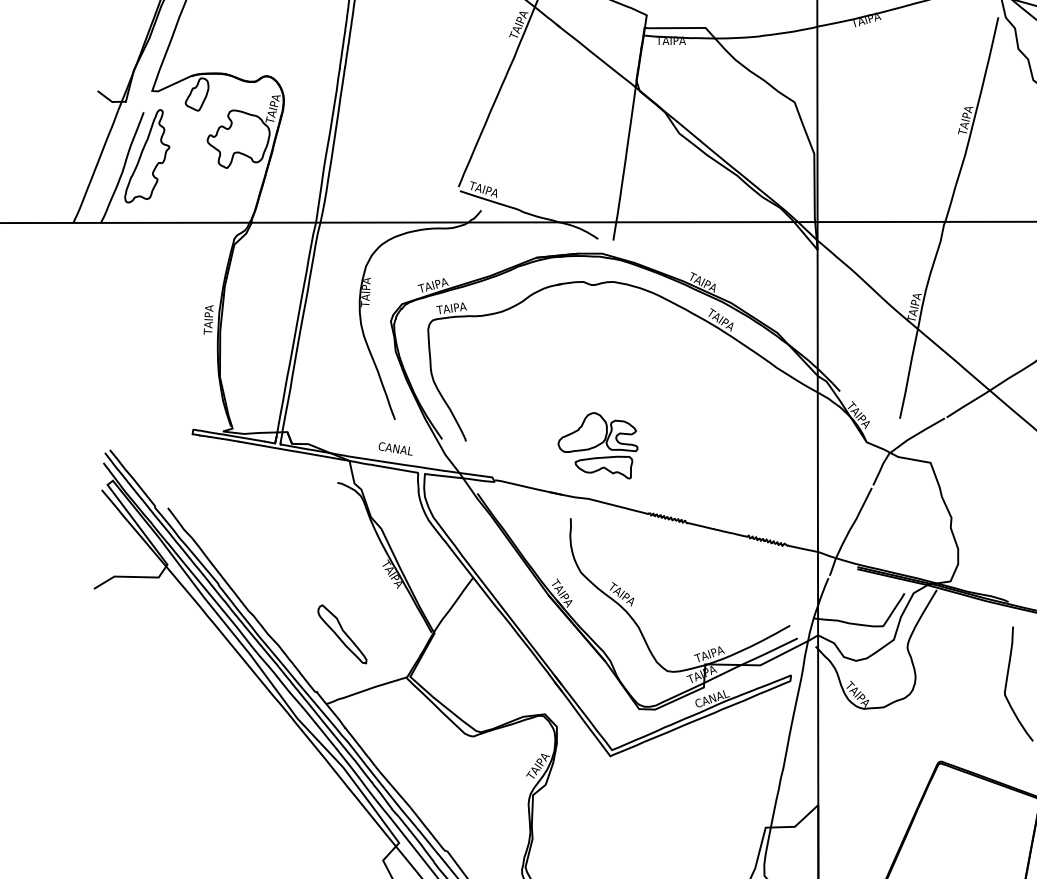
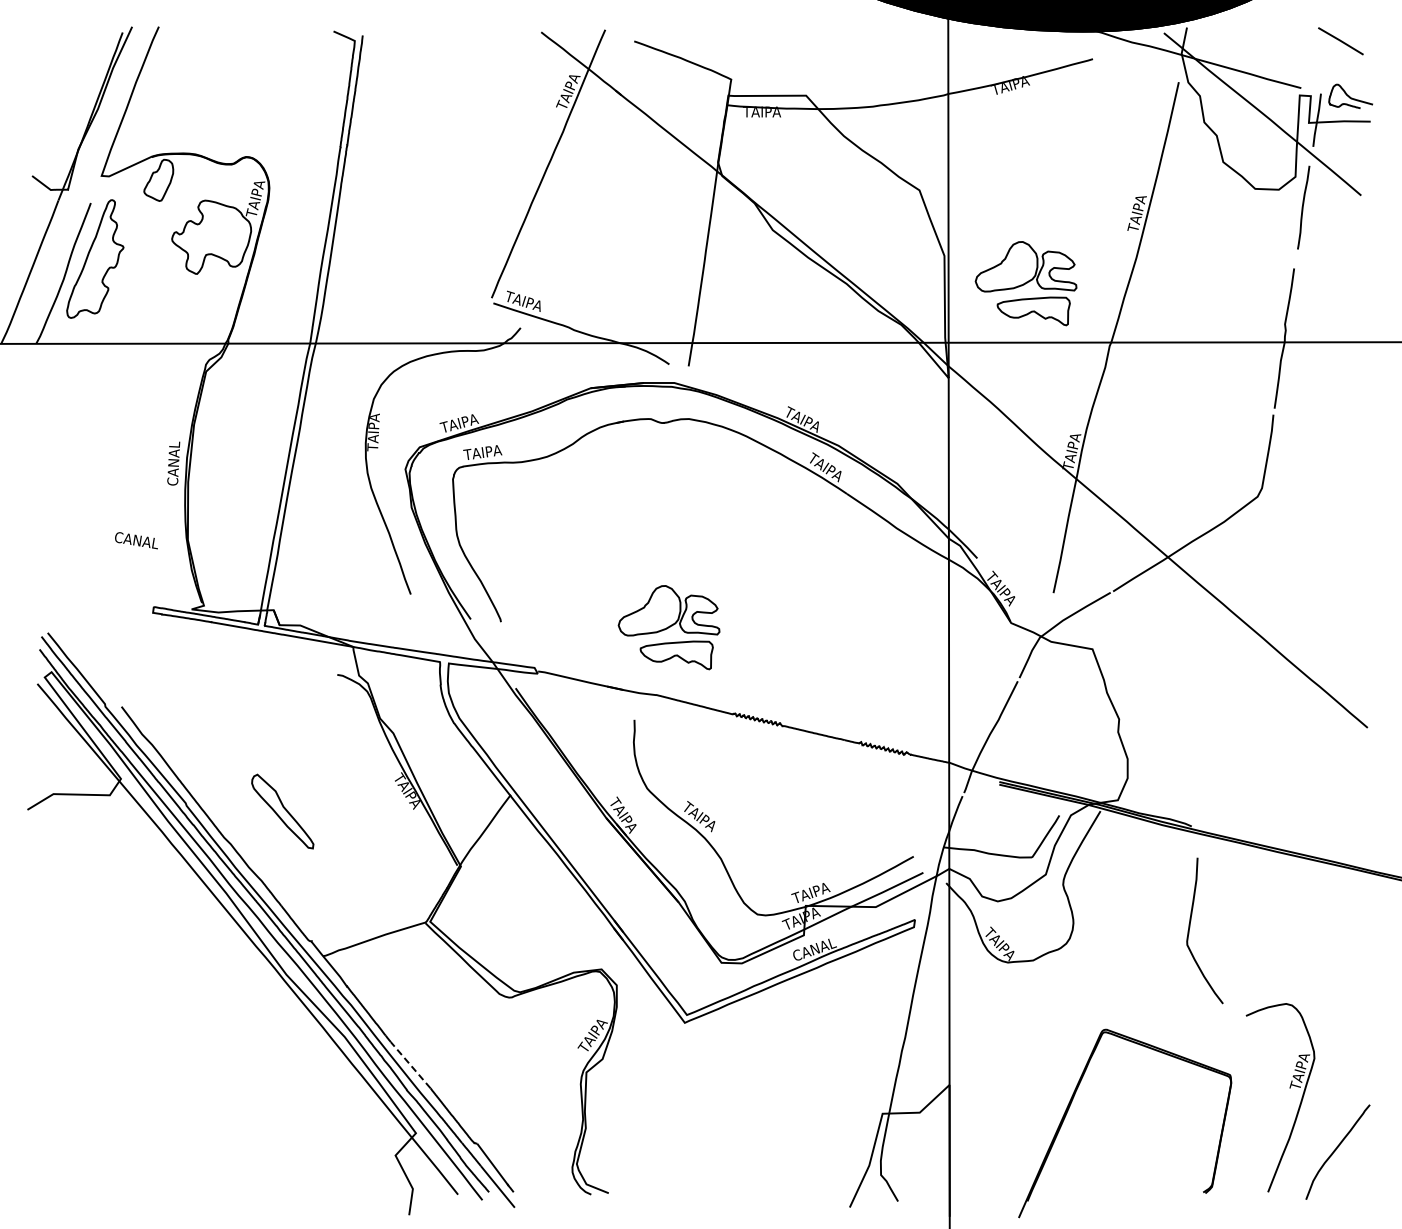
part: (877, 175) -> (1025, 283), added
text: (208, 316) -> (173, 463), TAIPA -> CANAL
text: (395, 448) -> (136, 540), moved
part: (342, 634) -> (282, 811), moved
line: (394, 788) -> (410, 1064), solid -> dashed

